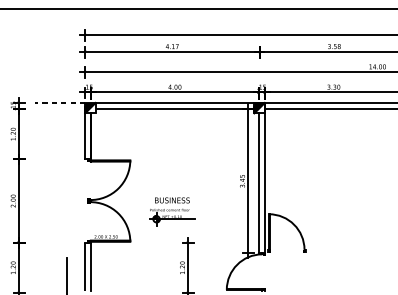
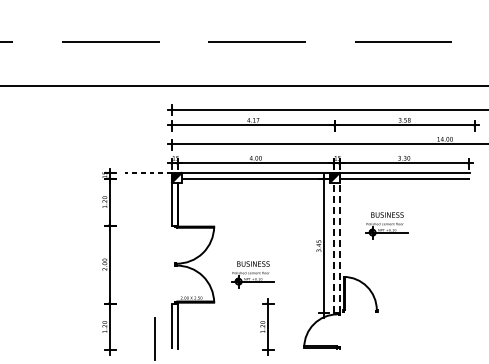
part: (314, 159) -> (386, 225), added
line: (264, 180) -> (339, 245), solid -> dashed
line: (258, 182) -> (333, 247), solid -> dashed

